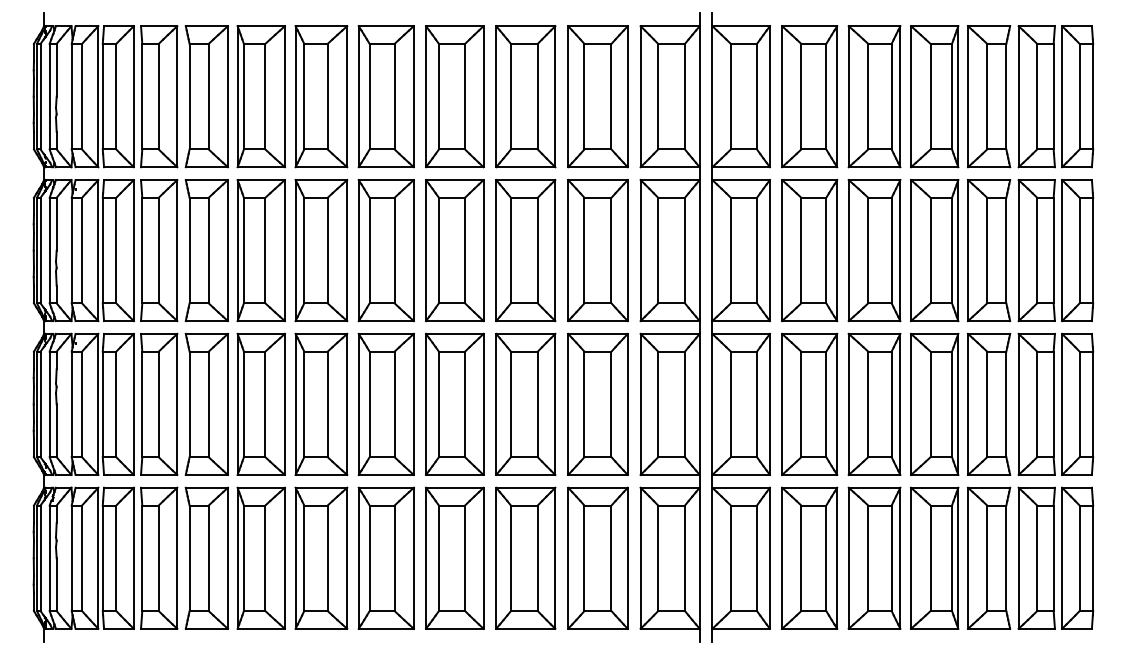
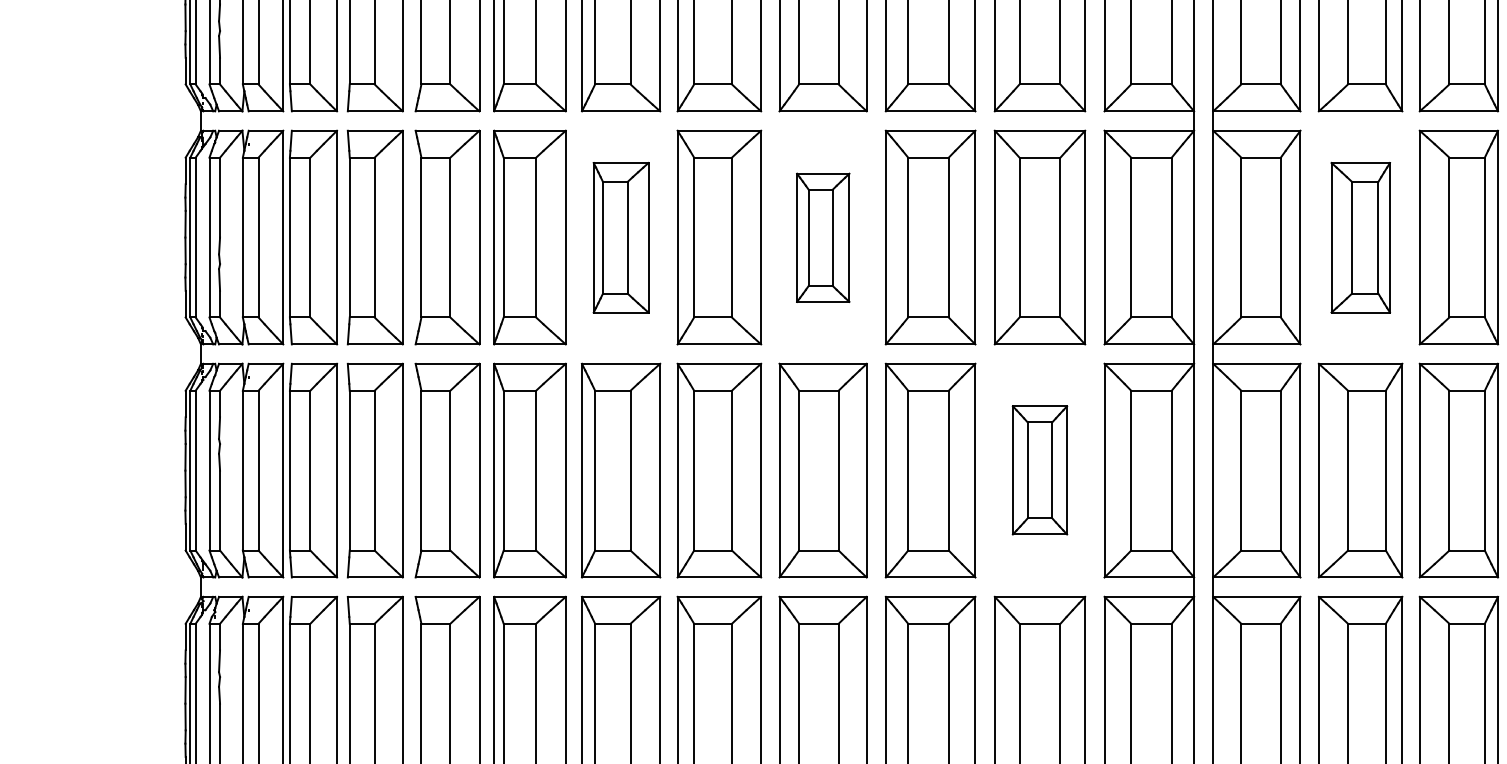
part: (321, 250) -> (621, 237), size x0.7
part: (454, 250) -> (822, 237), size x0.6
part: (809, 250) -> (1360, 237), size x0.7
part: (597, 403) -> (1039, 469), size x0.6

